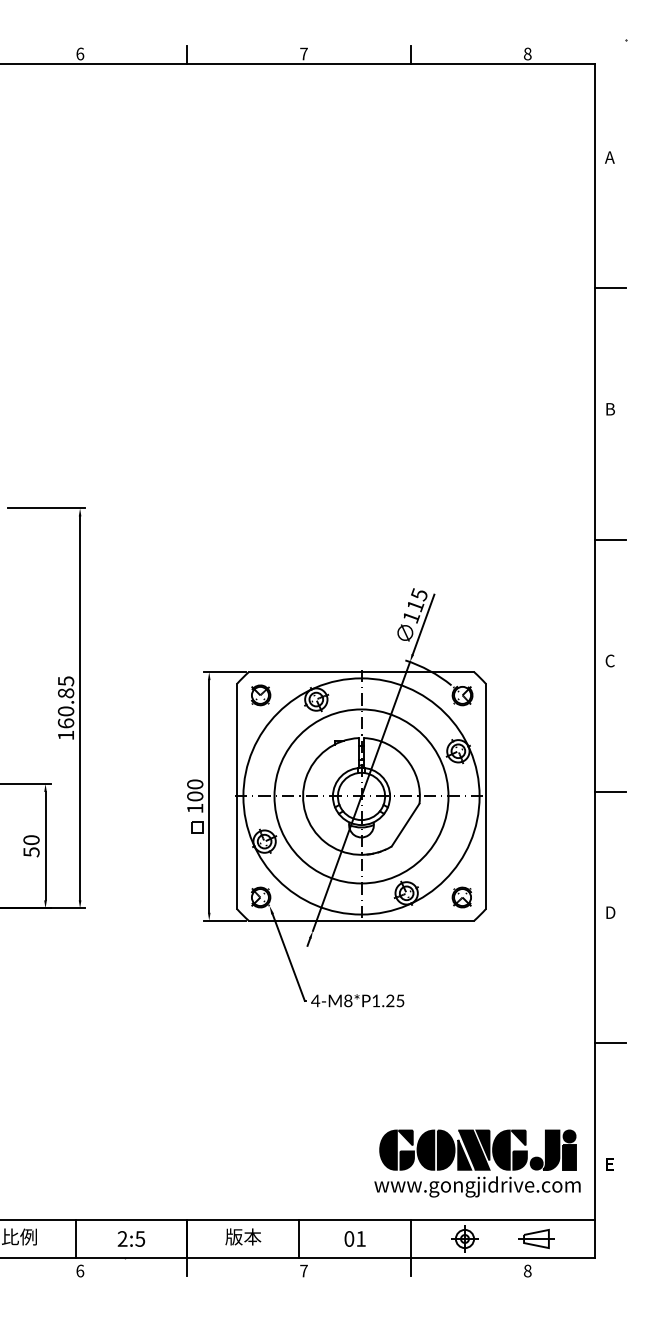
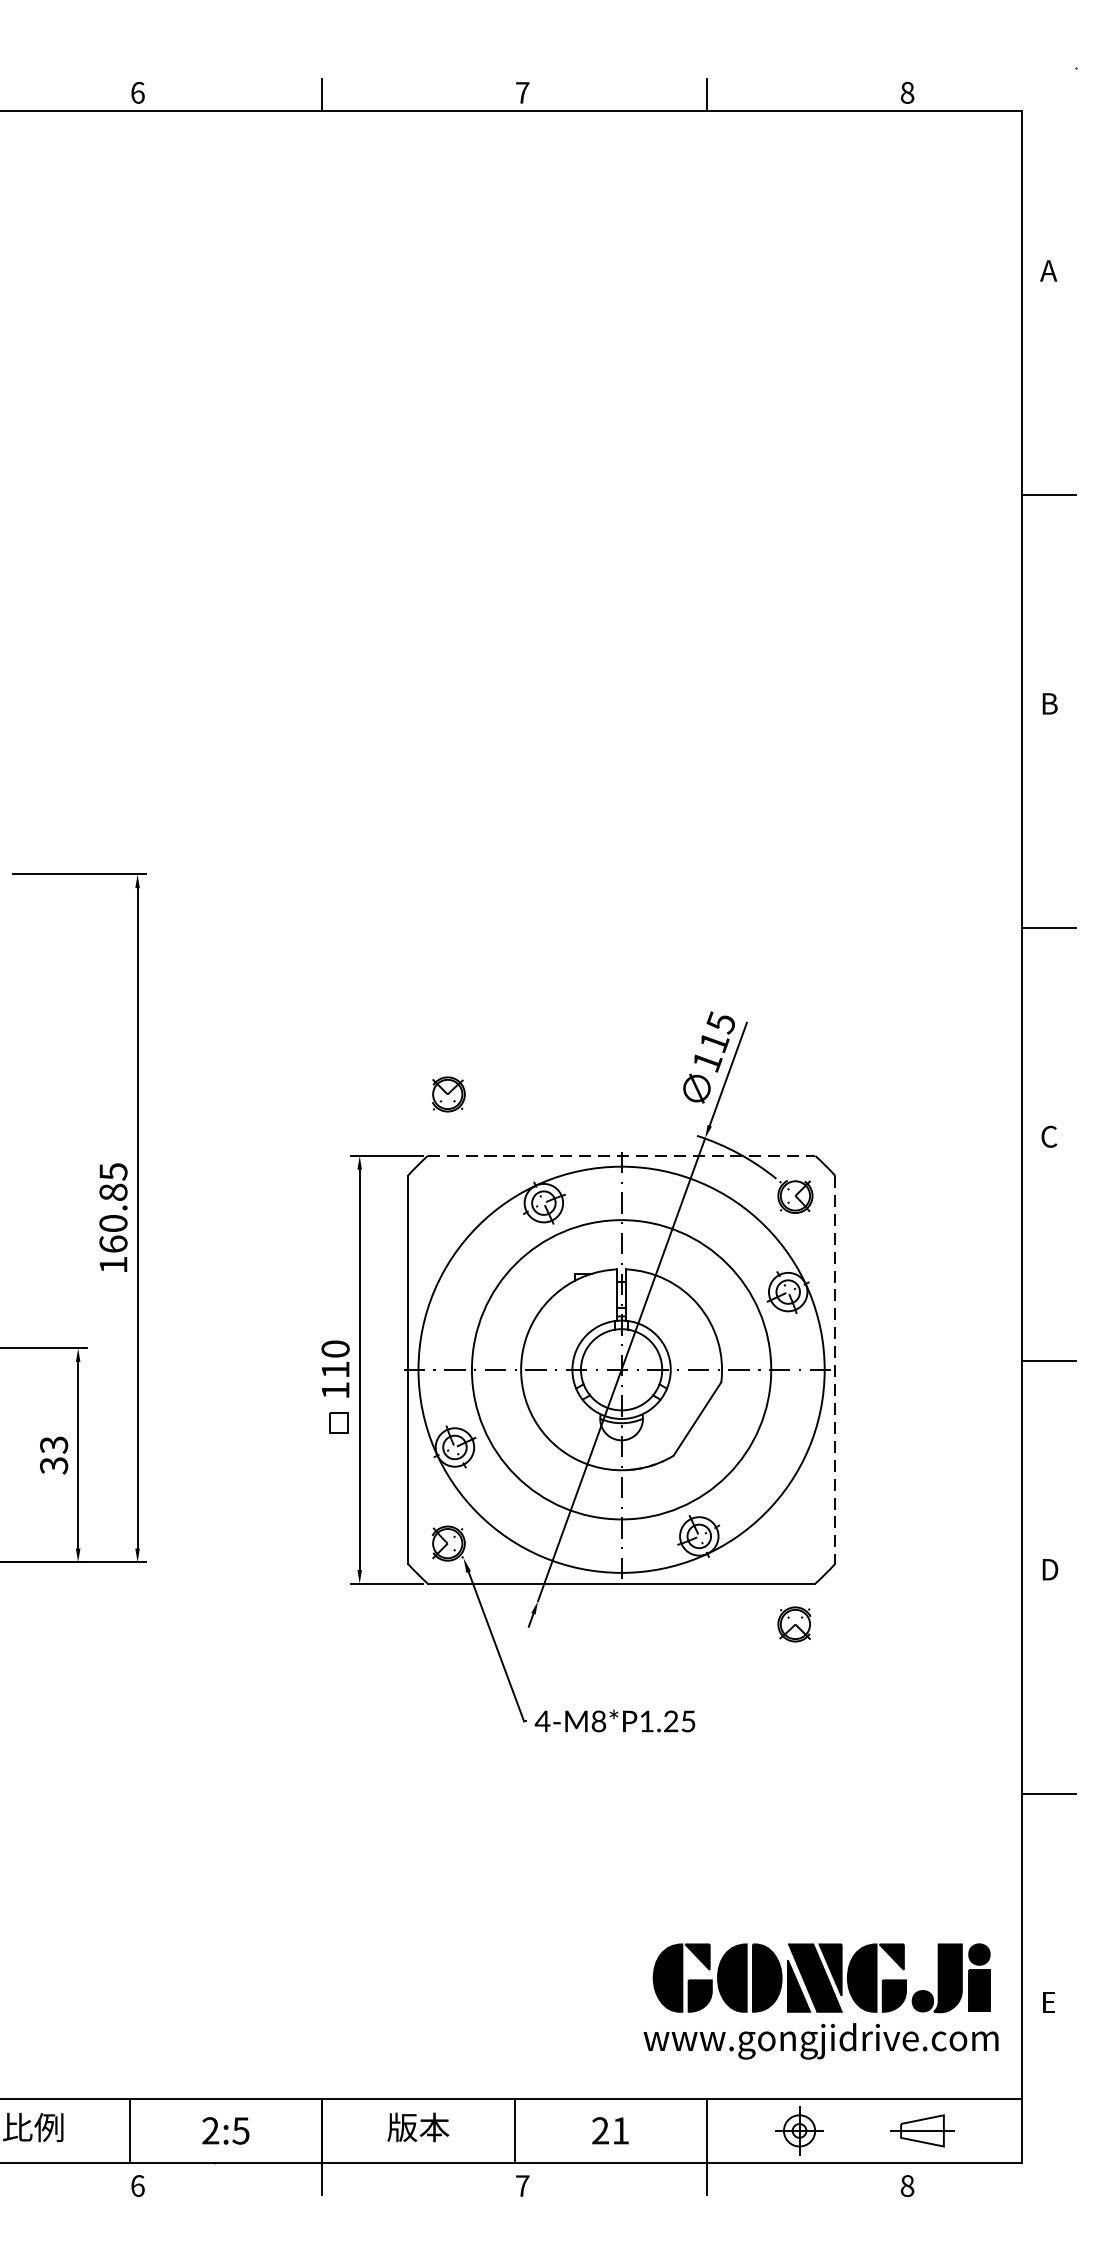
line: (361, 672) -> (621, 1156), solid -> dashed
part: (261, 695) -> (449, 1094), moved
text: (195, 796) -> (336, 1369), 100 -> 110
line: (485, 796) -> (834, 1369), solid -> dashed
text: (31, 845) -> (54, 1454), 50 -> 33
part: (461, 897) -> (793, 1624), moved
text: (349, 1238) -> (600, 2130), 01 -> 21

